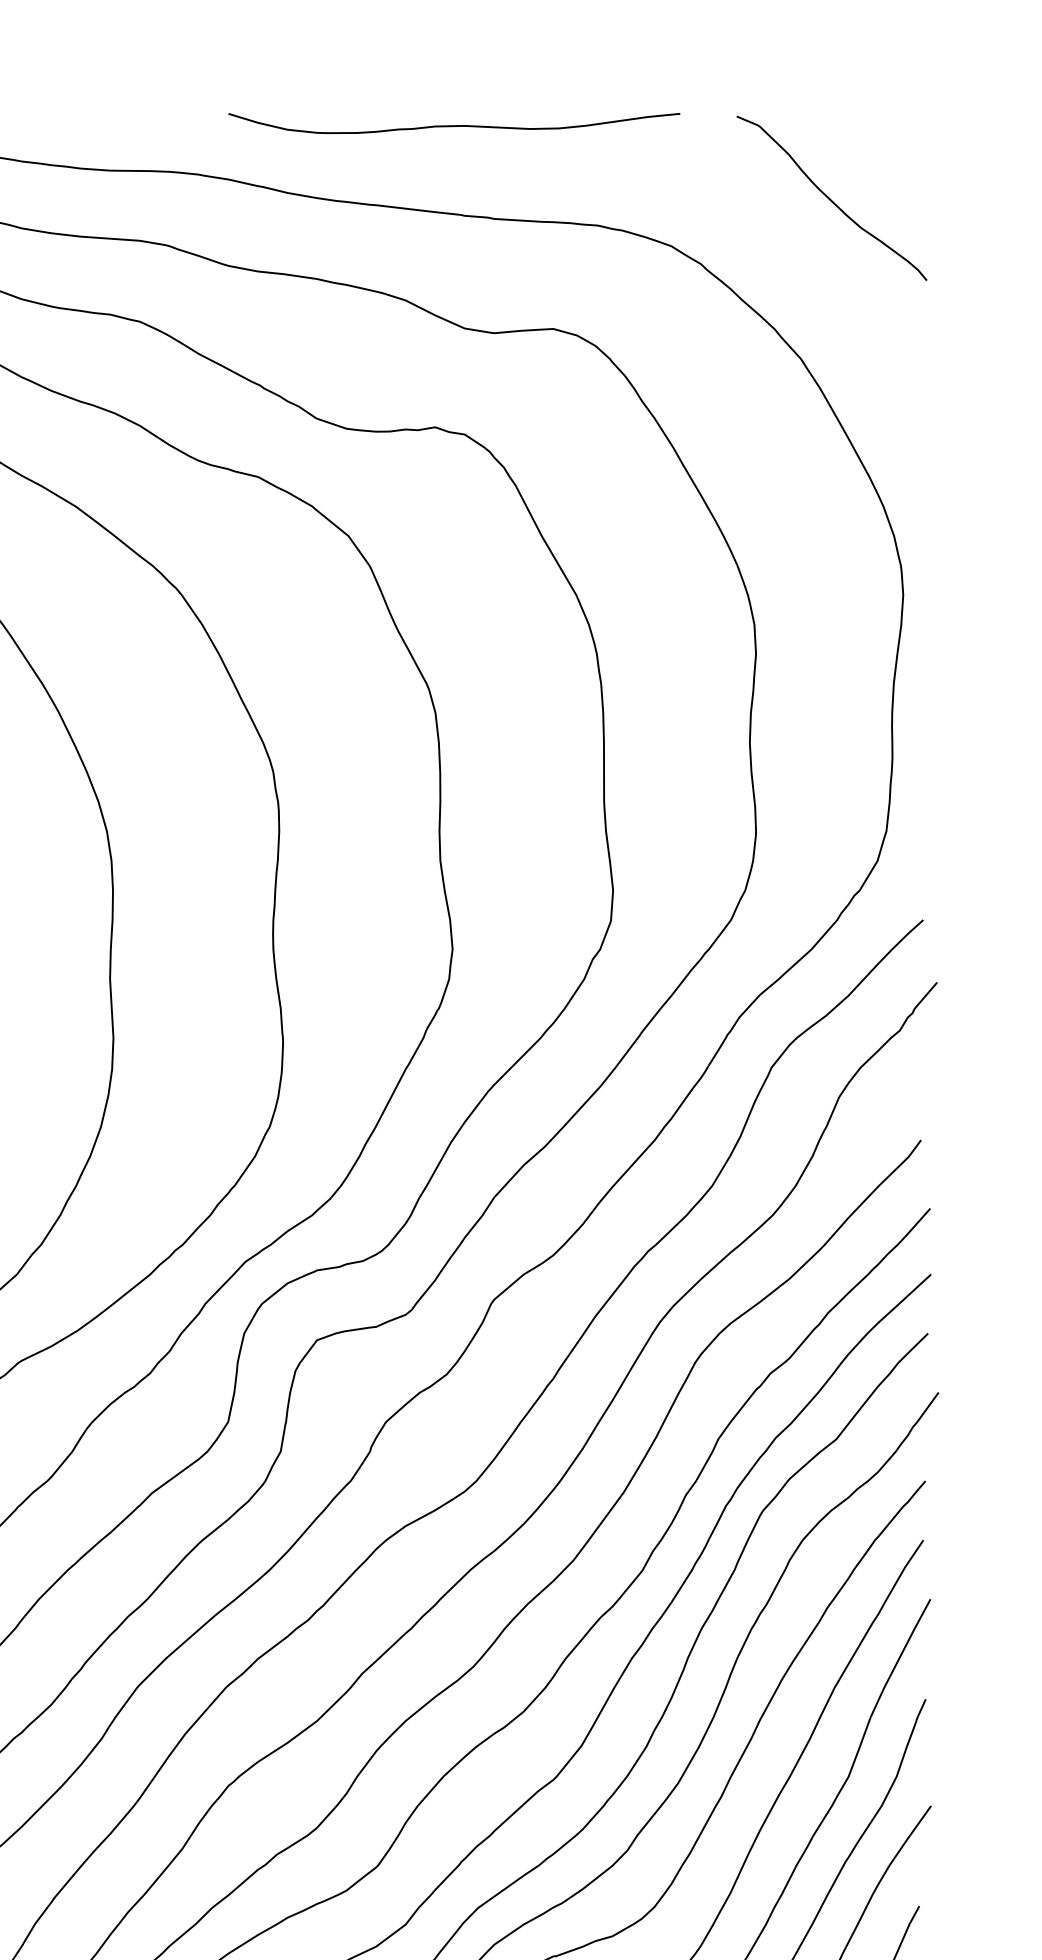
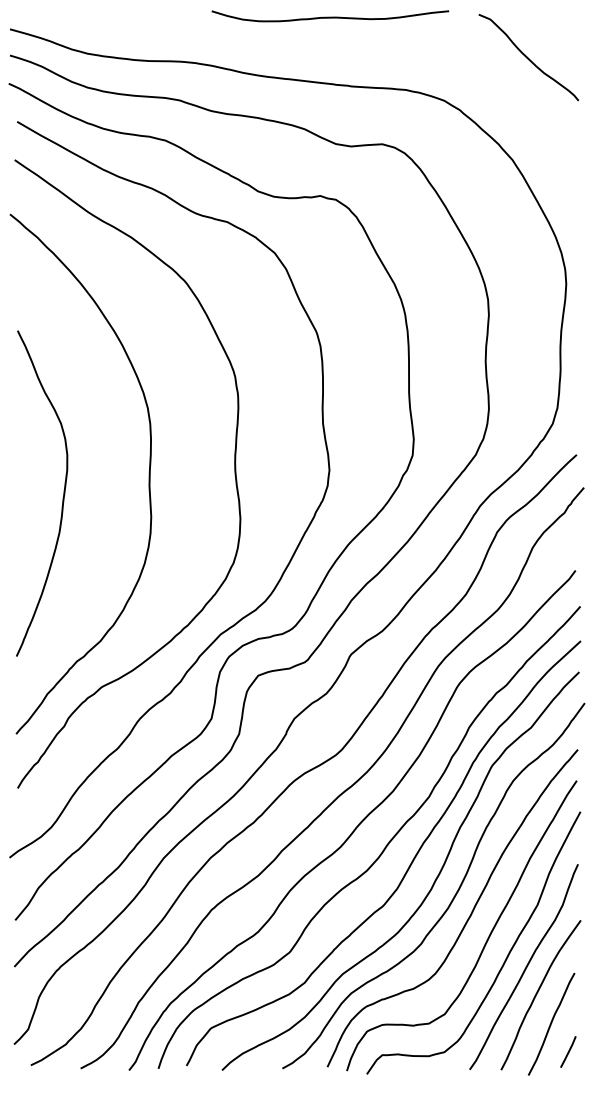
curve: (454, 123) -> (330, 16), moved
curve: (831, 198) -> (528, 57), moved

